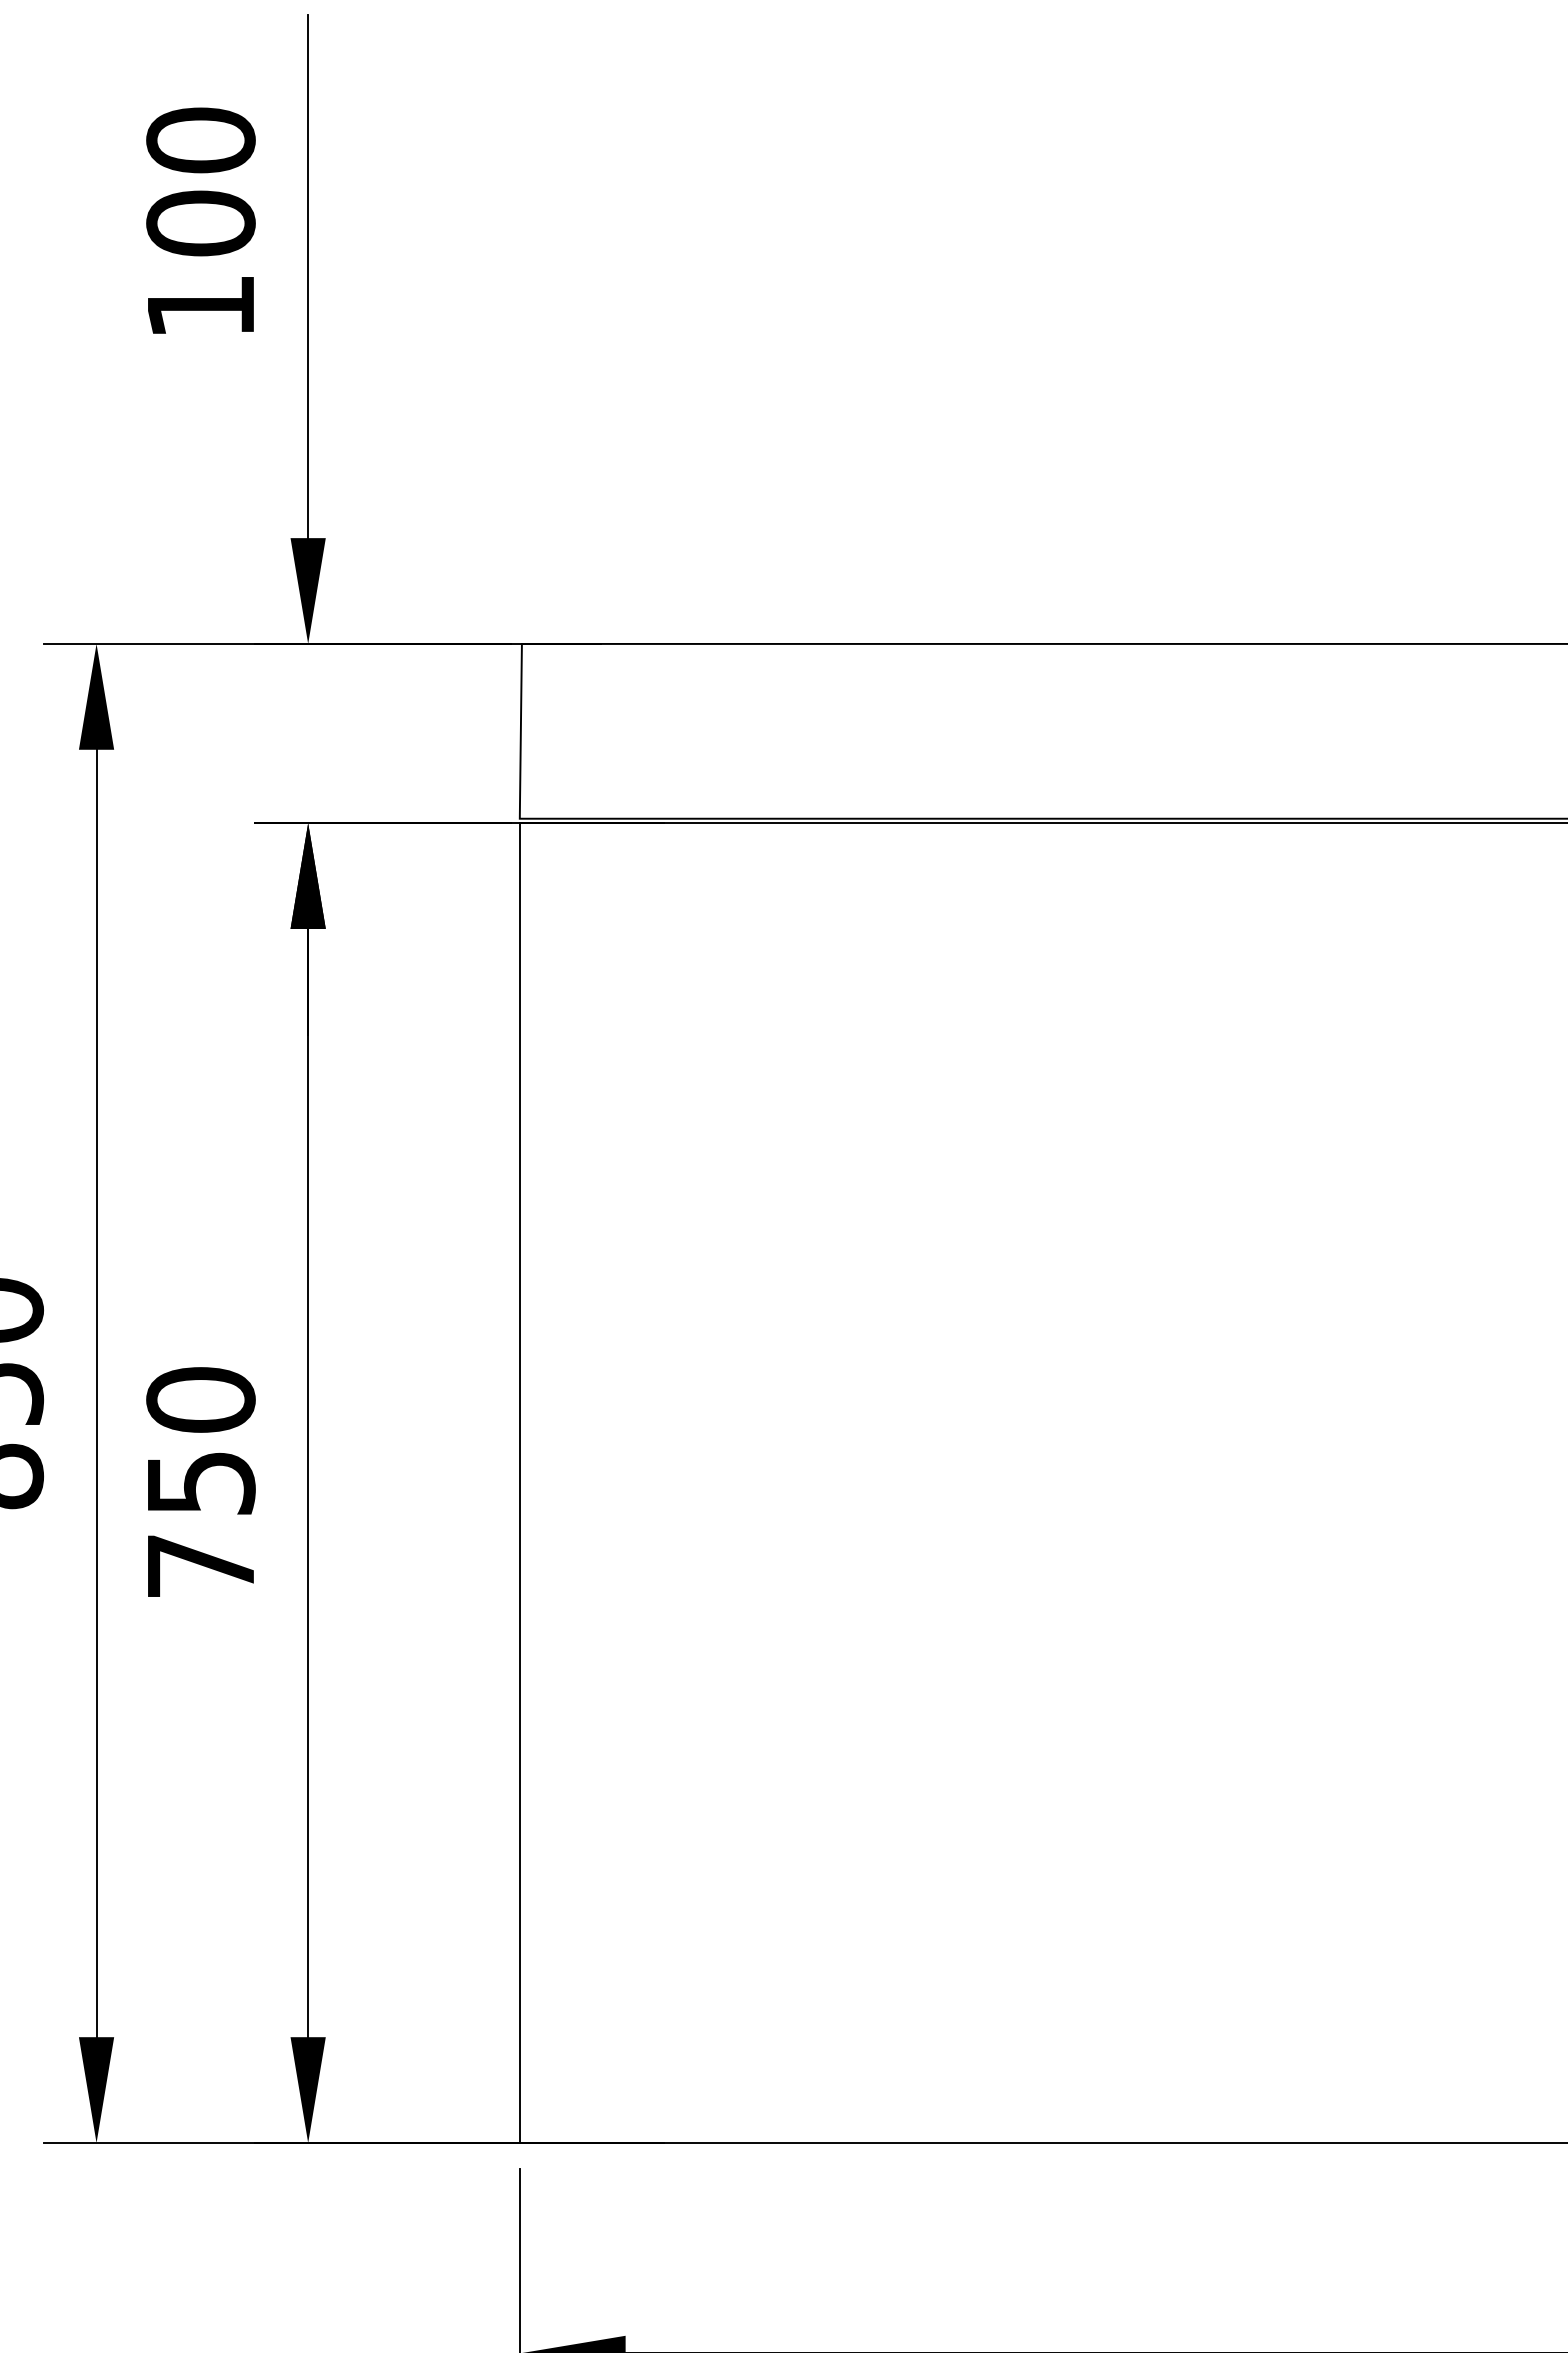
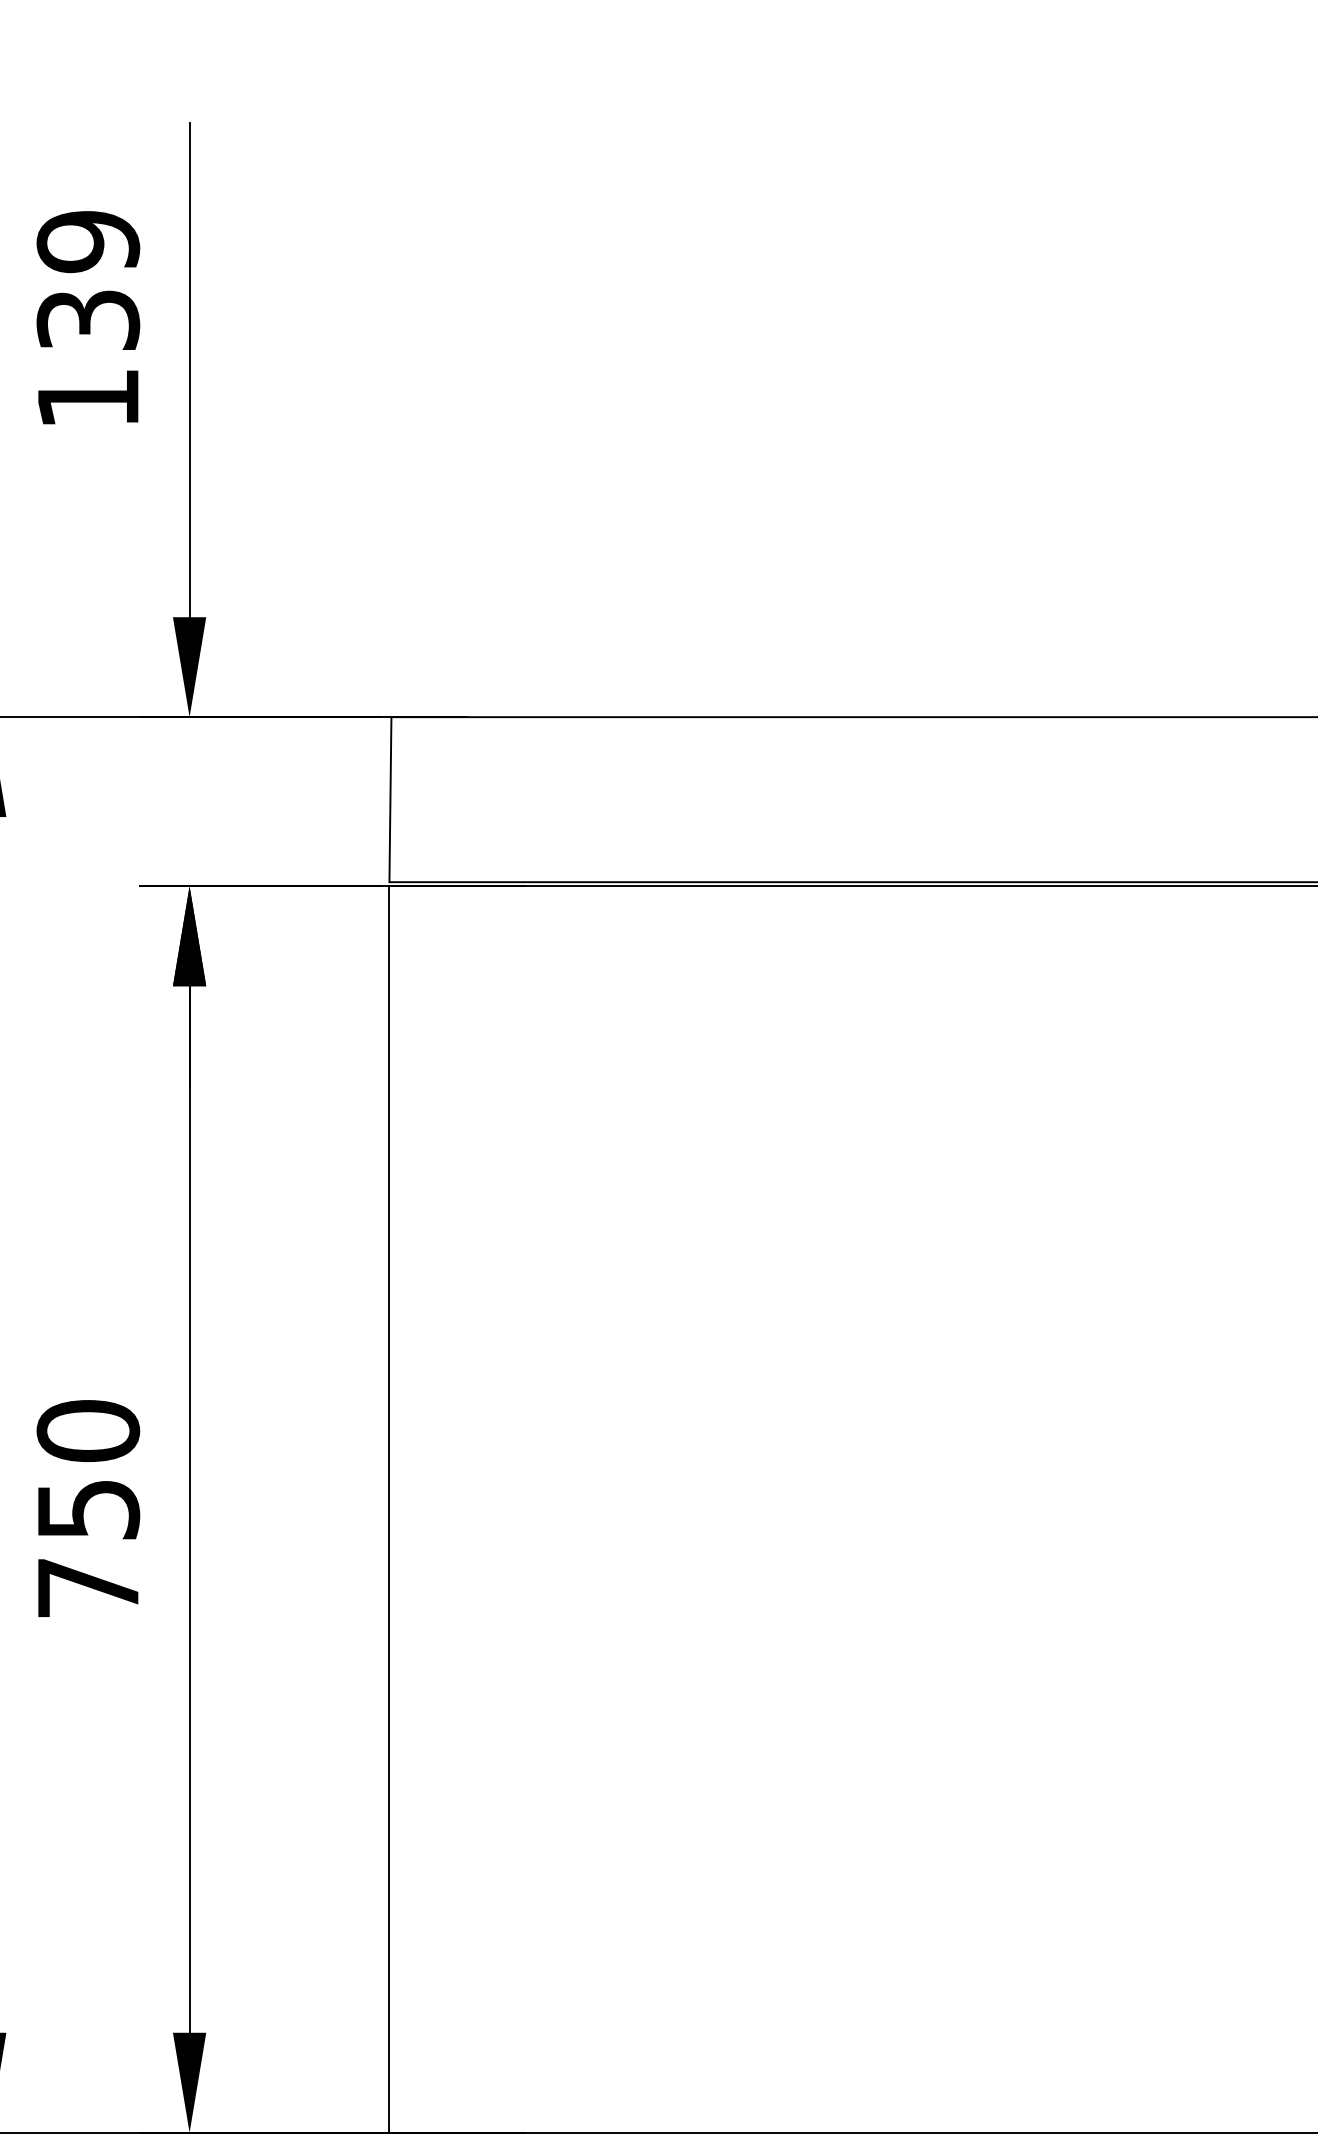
text: (200, 181) -> (87, 280), 100 -> 139

